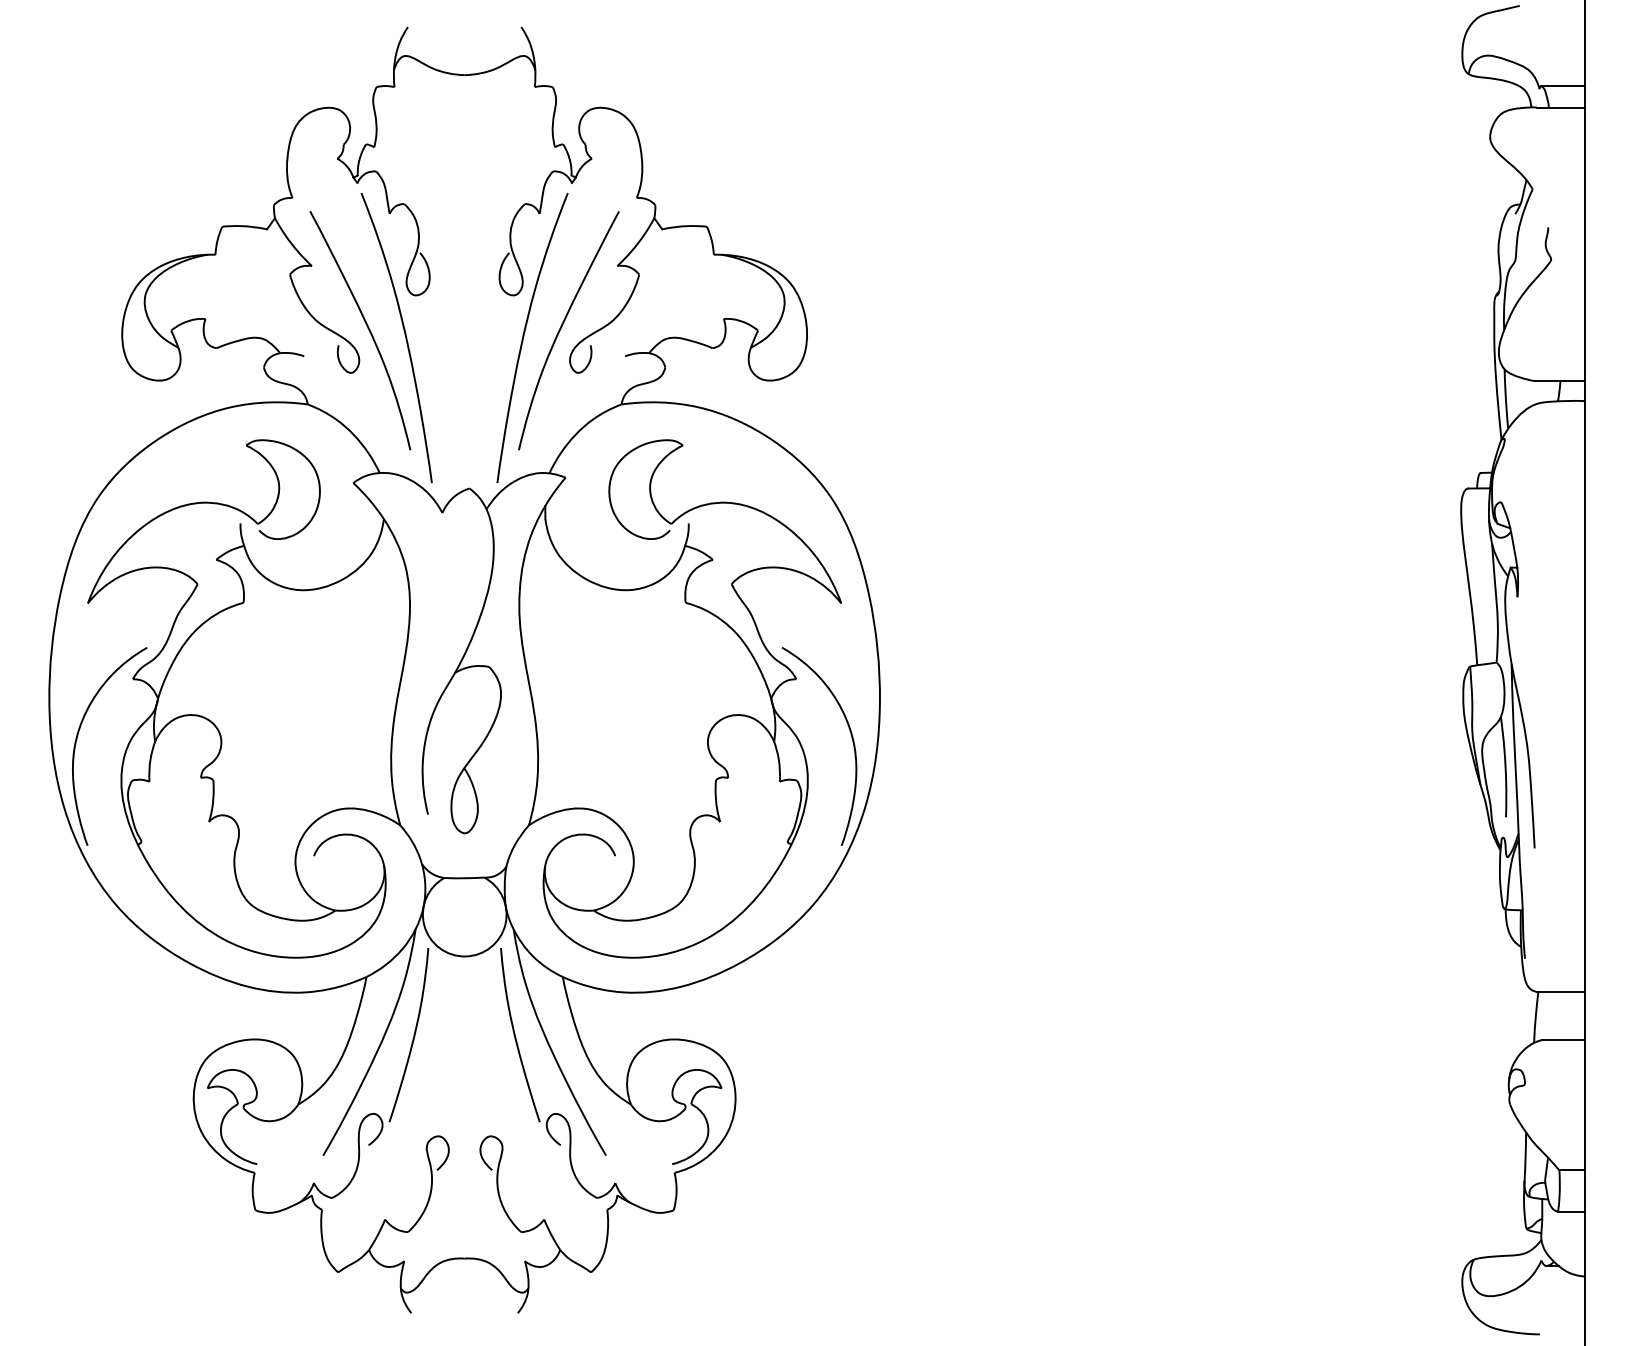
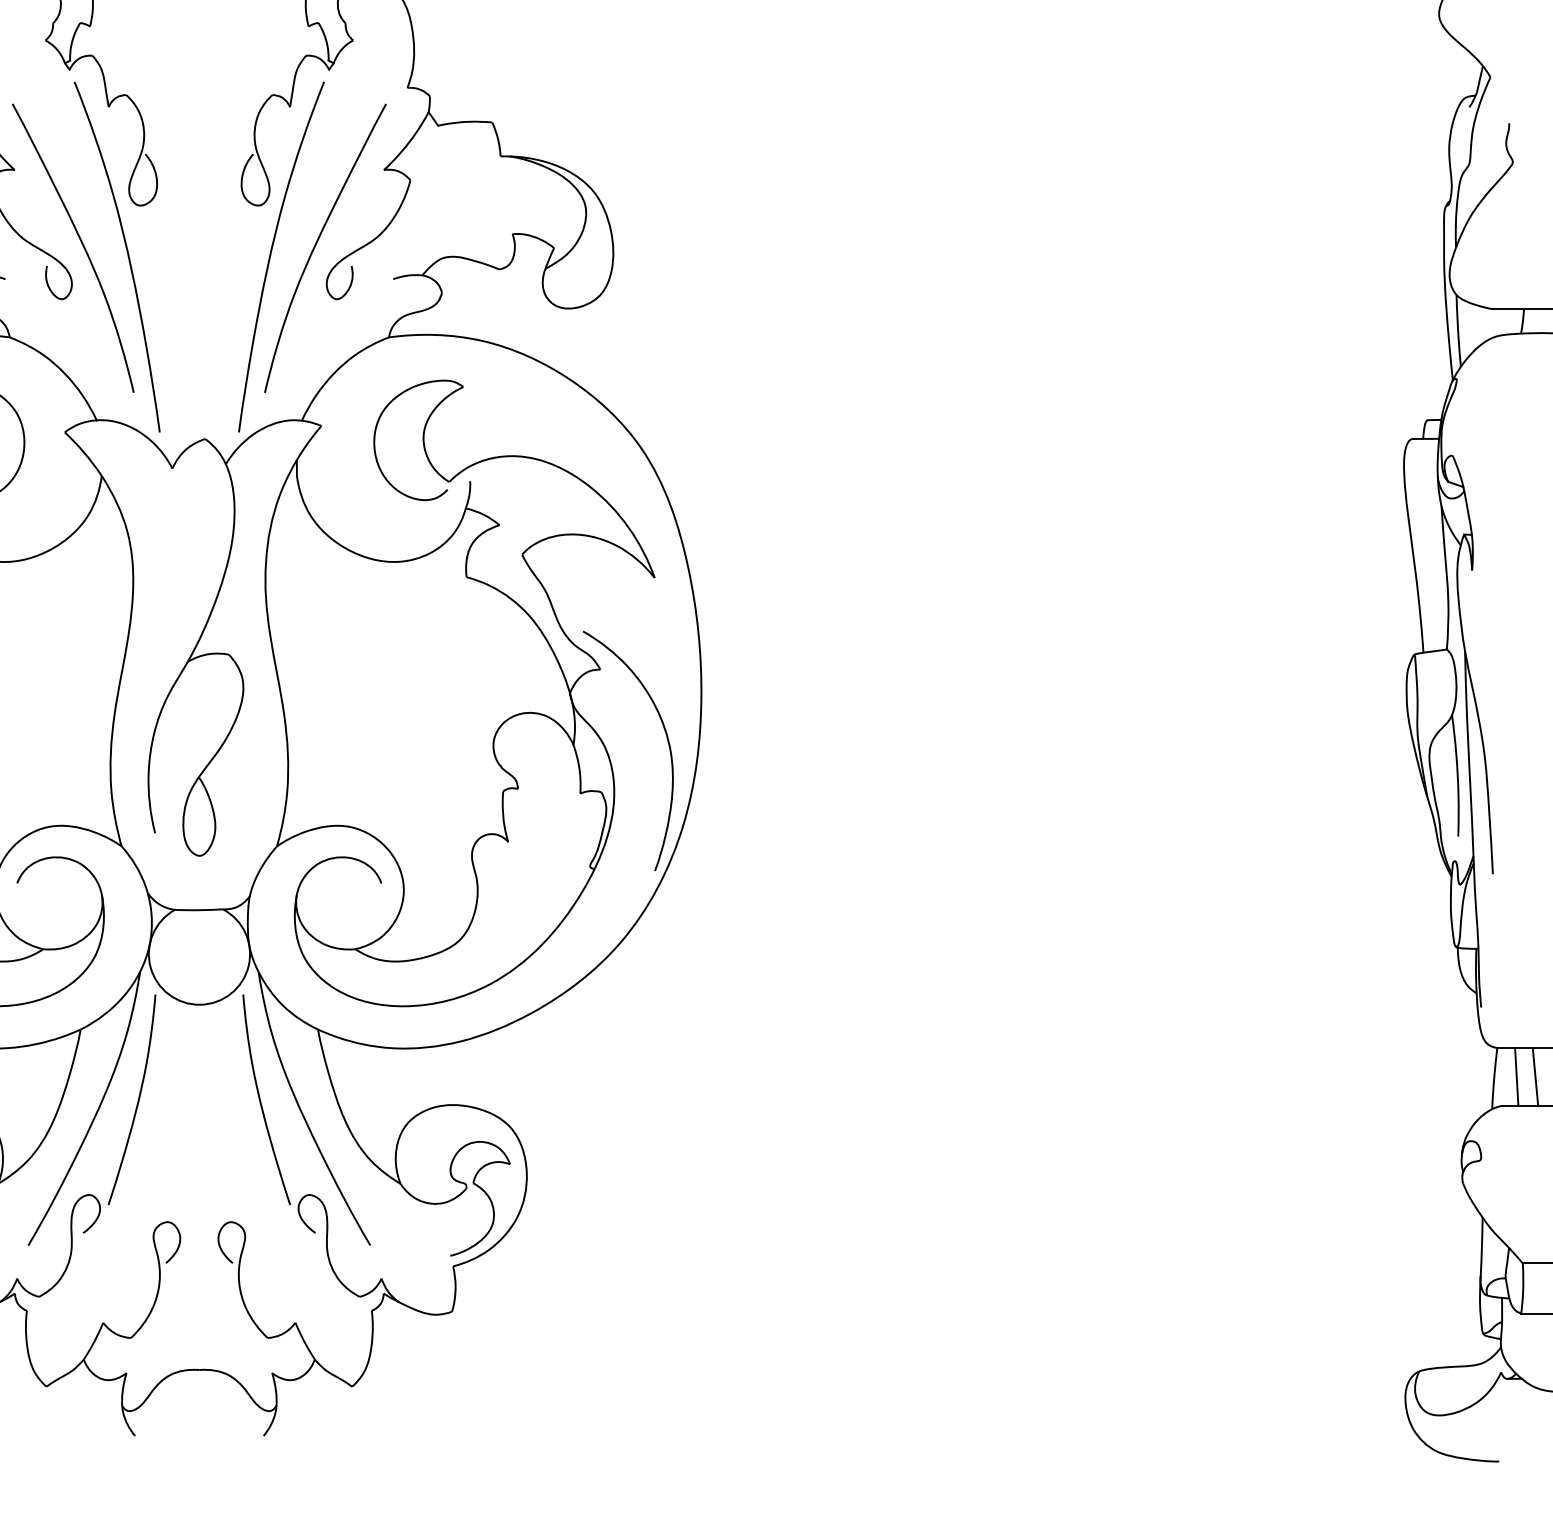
line: (1554, 1016) -> (1516, 1077), added
line: (1569, 1016) -> (1535, 1077), added

